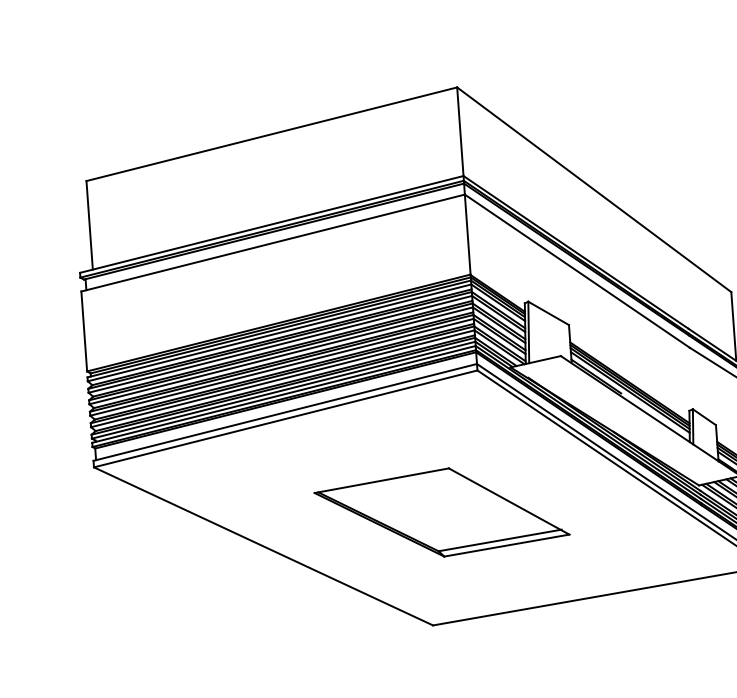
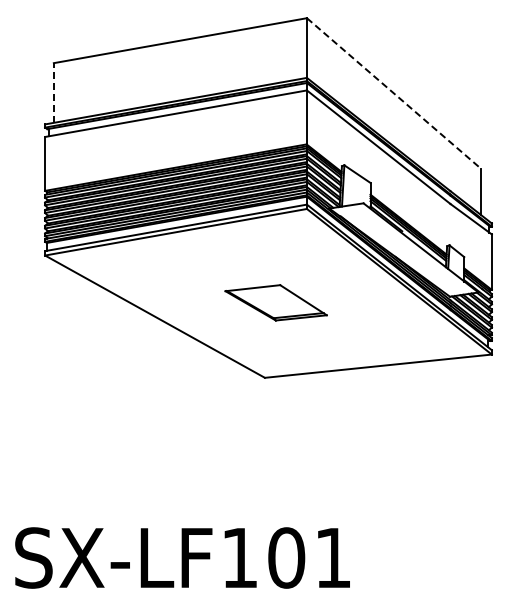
line: (595, 189) -> (394, 93), solid -> dashed
line: (89, 226) -> (53, 93), solid -> dashed
part: (440, 512) -> (275, 302), size x0.6

